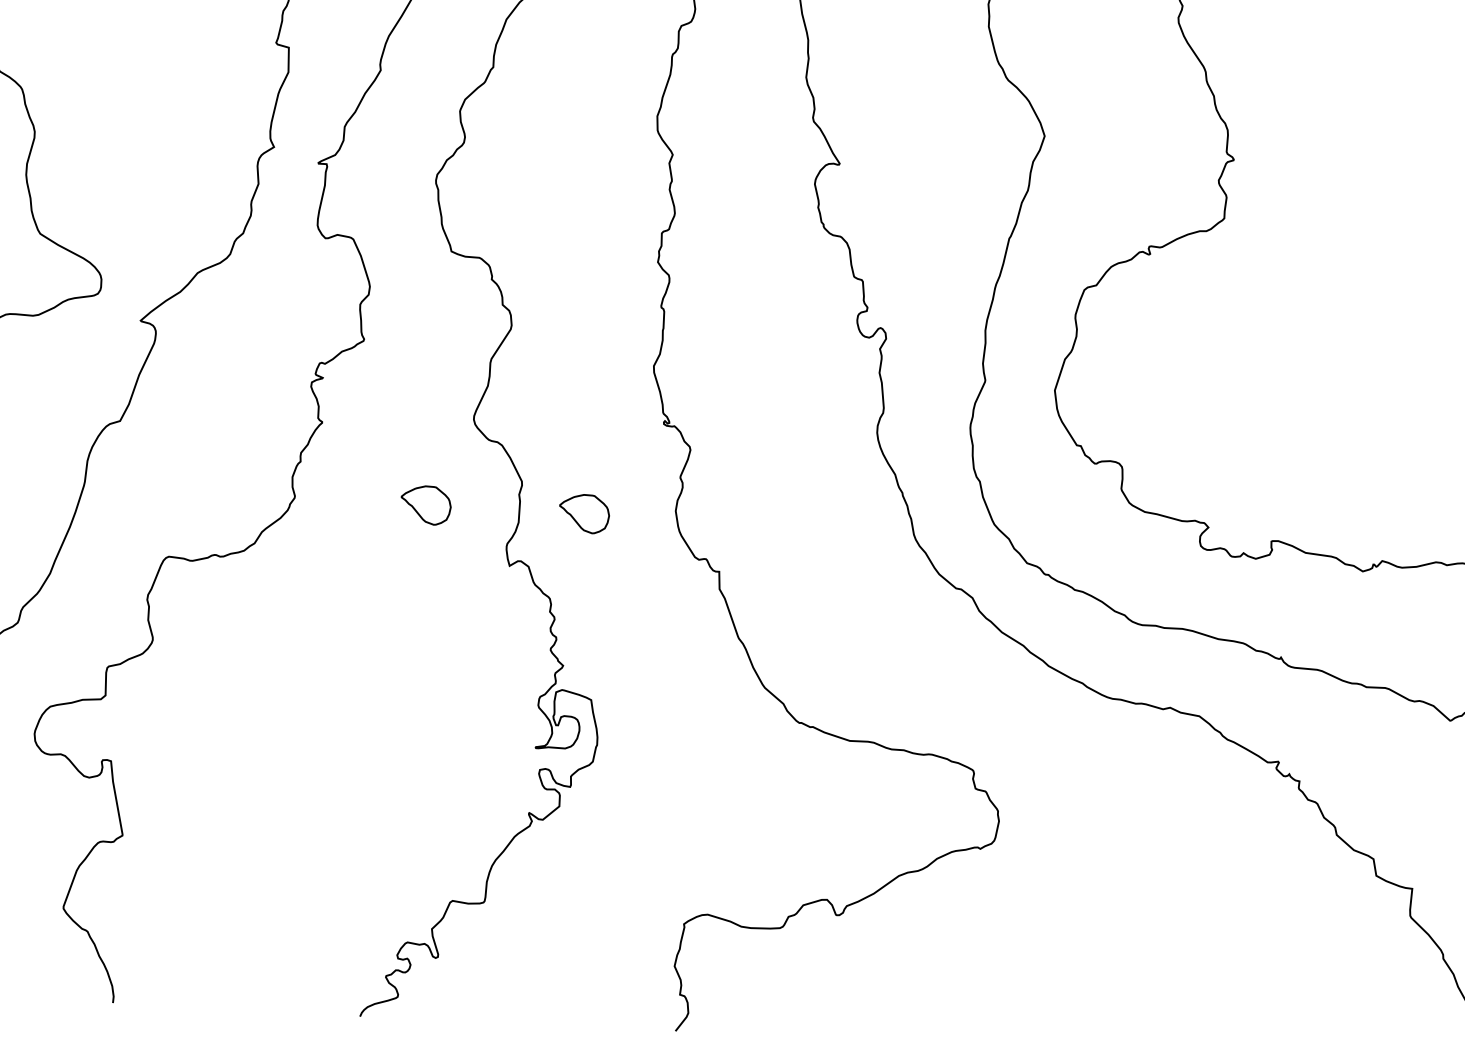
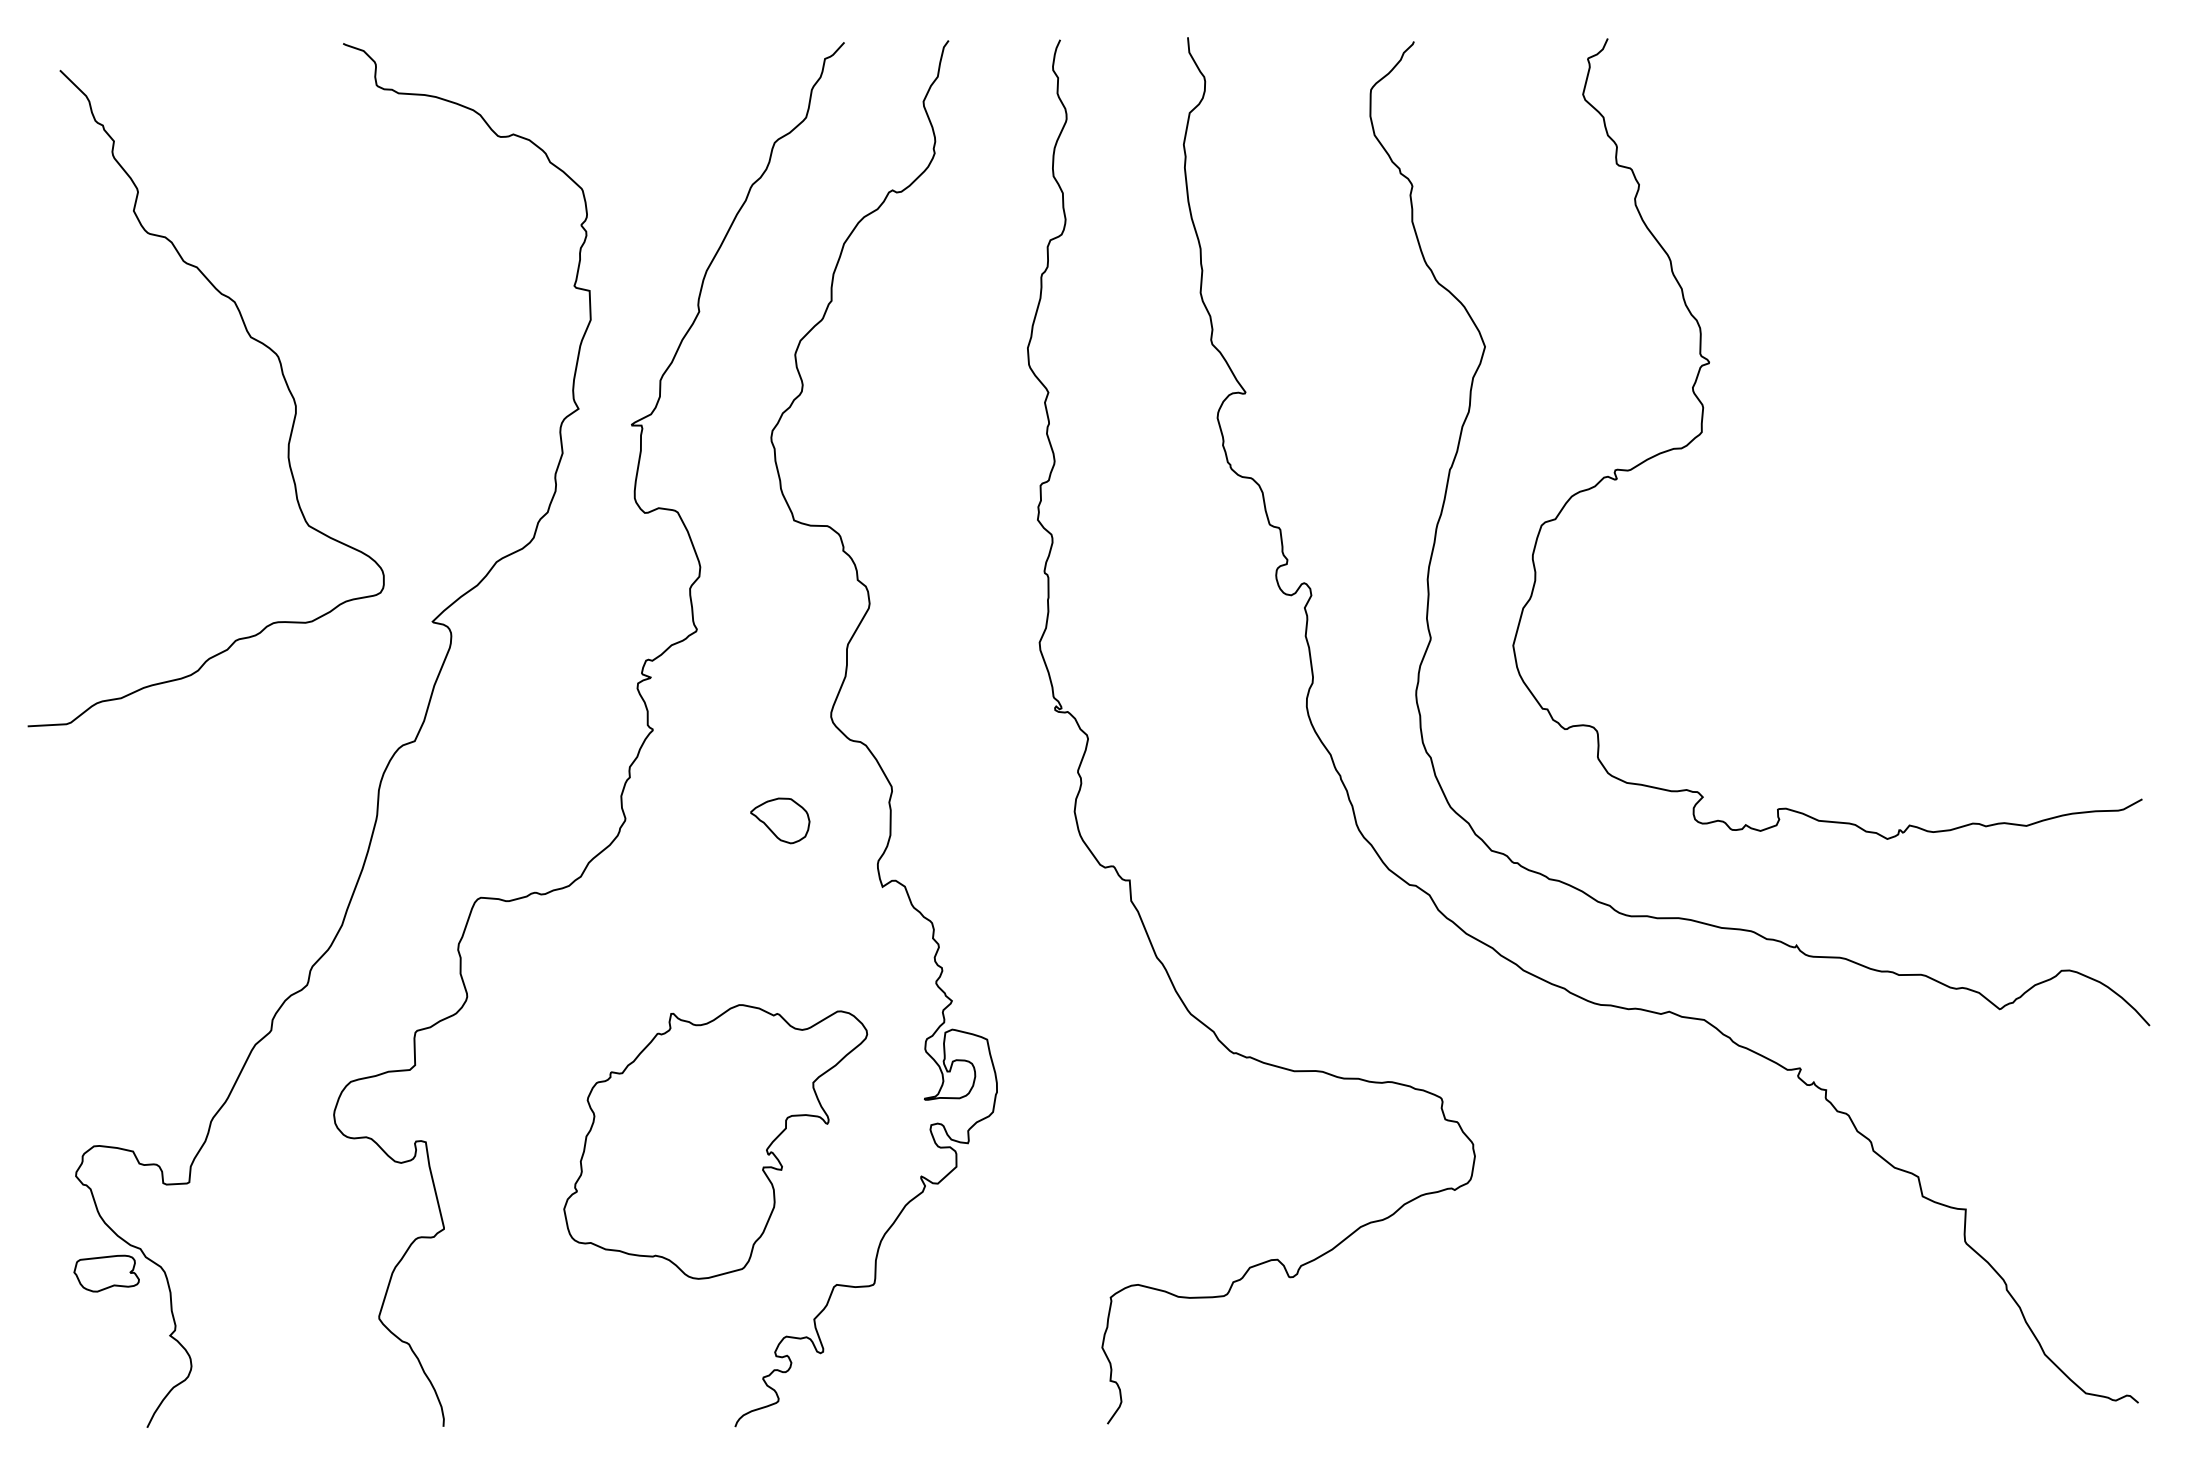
part: (584, 513) -> (967, 820), removed
part: (356, 773) -> (715, 1141), added

